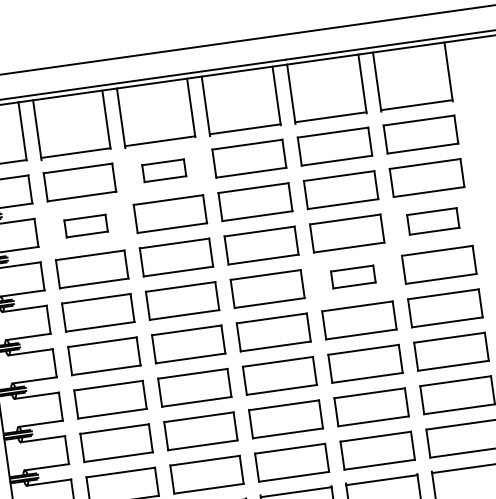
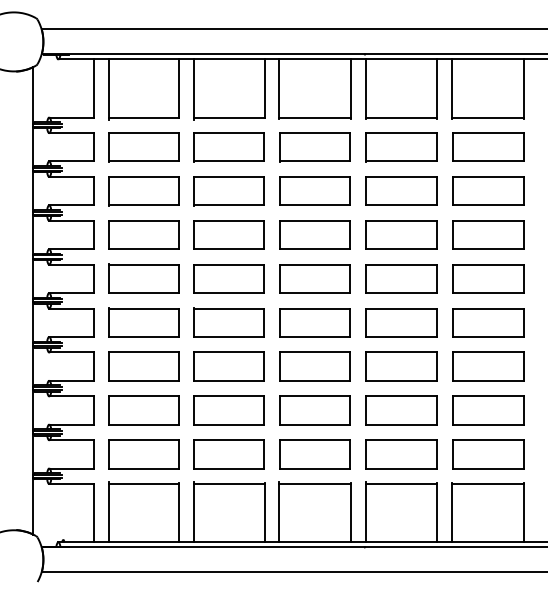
part: (163, 170) -> (228, 147), size x1.67
part: (433, 220) -> (488, 234), size x1.43
part: (85, 226) -> (143, 191), size x1.67
part: (353, 276) -> (401, 278), size x1.67

